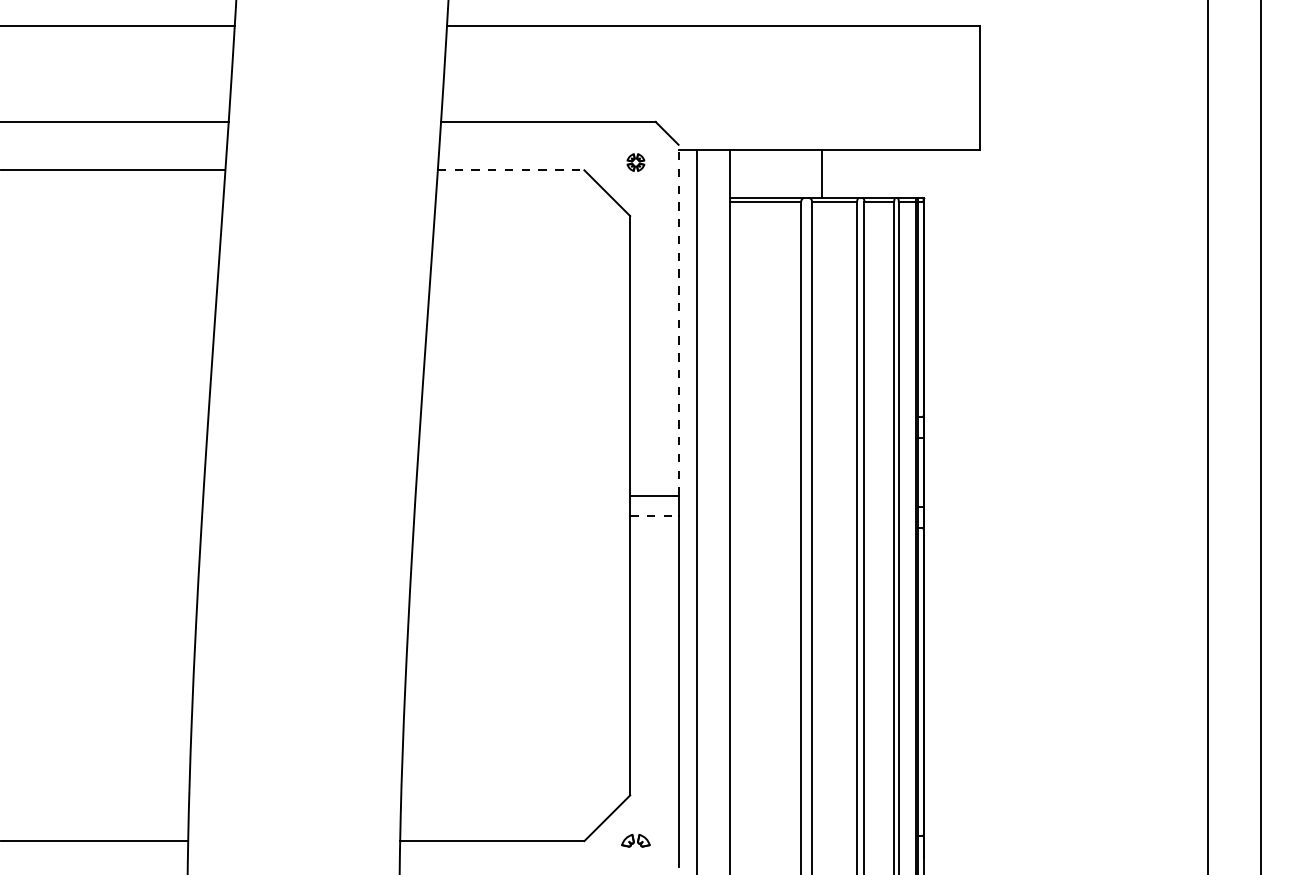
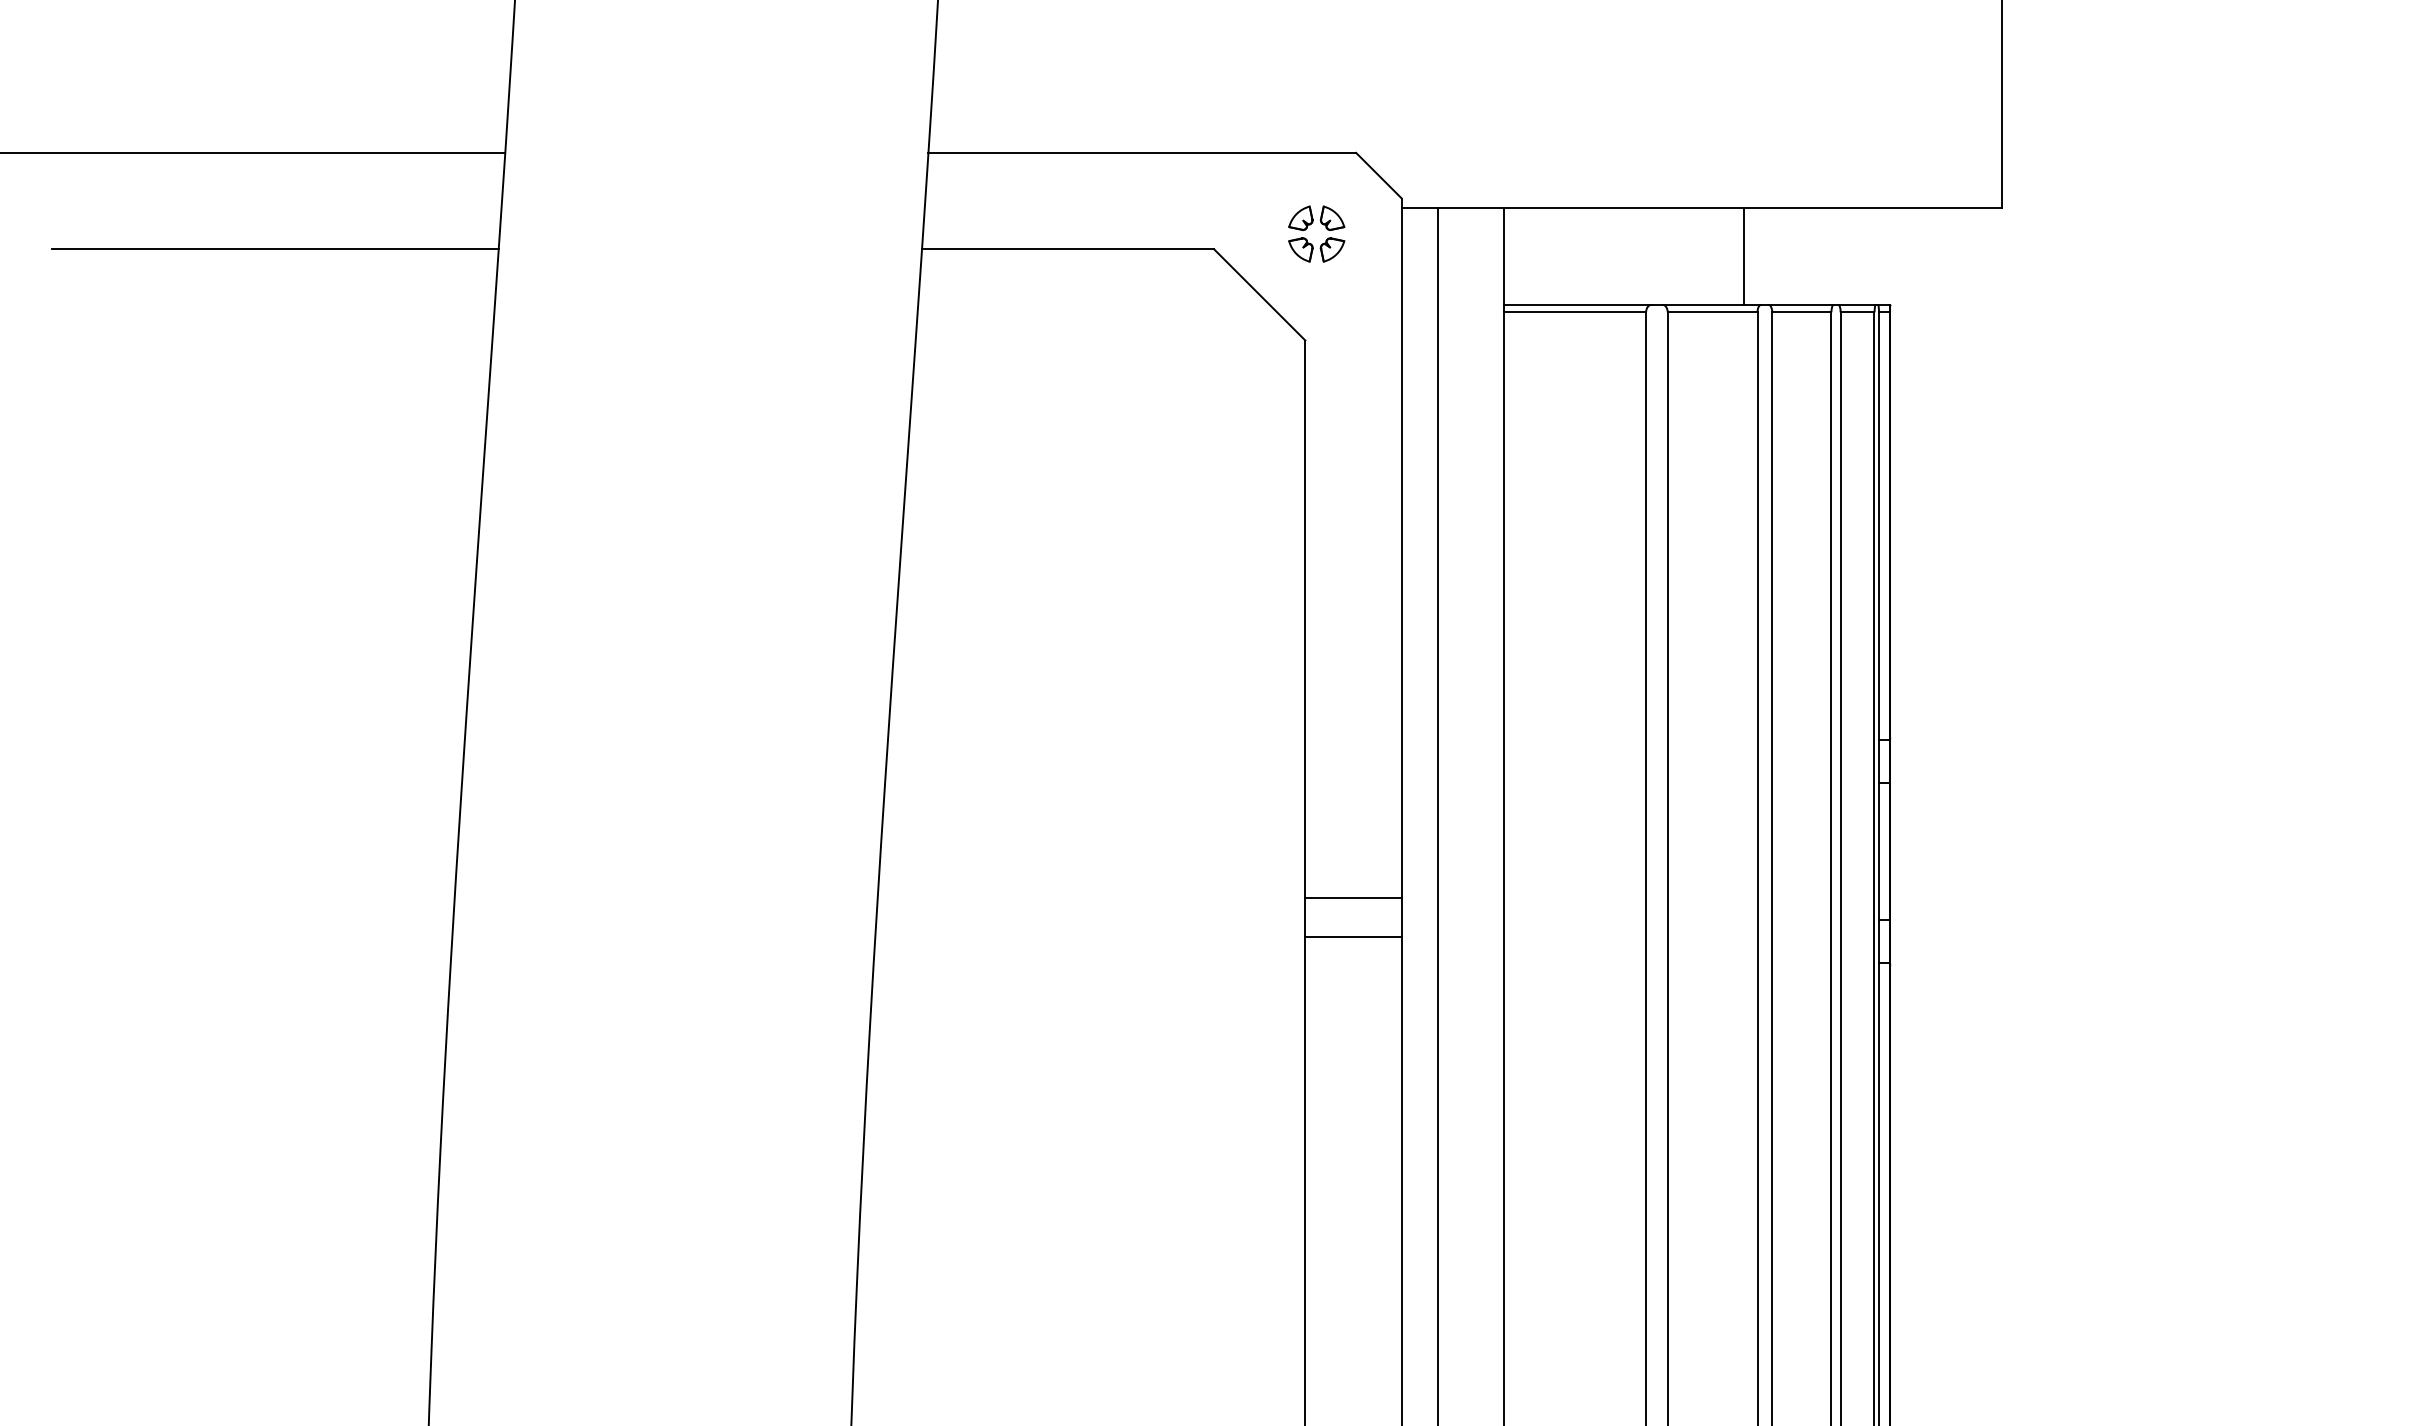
part: (635, 162) -> (1315, 233), size x1.67
line: (511, 170) -> (1068, 249), dashed -> solid
line: (822, 173) -> (1744, 255), moved
line: (678, 319) -> (1401, 546), dashed -> solid
line: (654, 515) -> (1353, 937), dashed -> solid

